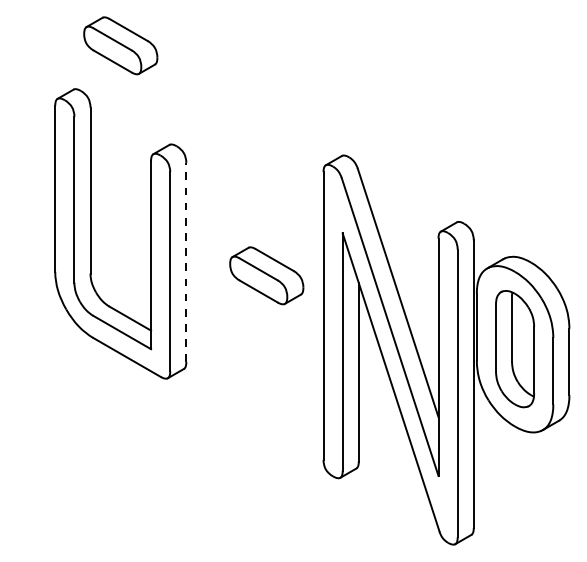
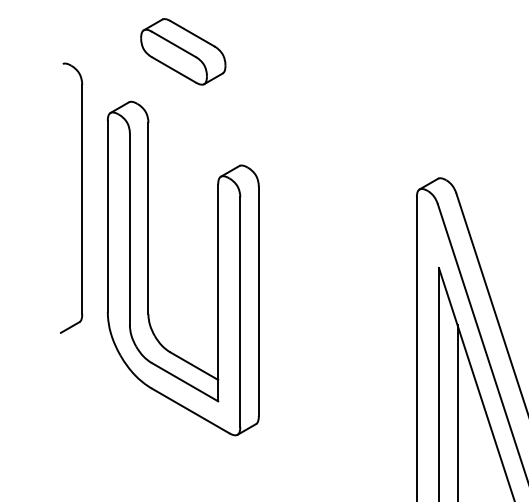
part: (32, 172) -> (81, 197), added
line: (186, 262) -> (259, 301), dashed -> solid
part: (266, 275) -> (351, 316), removed

